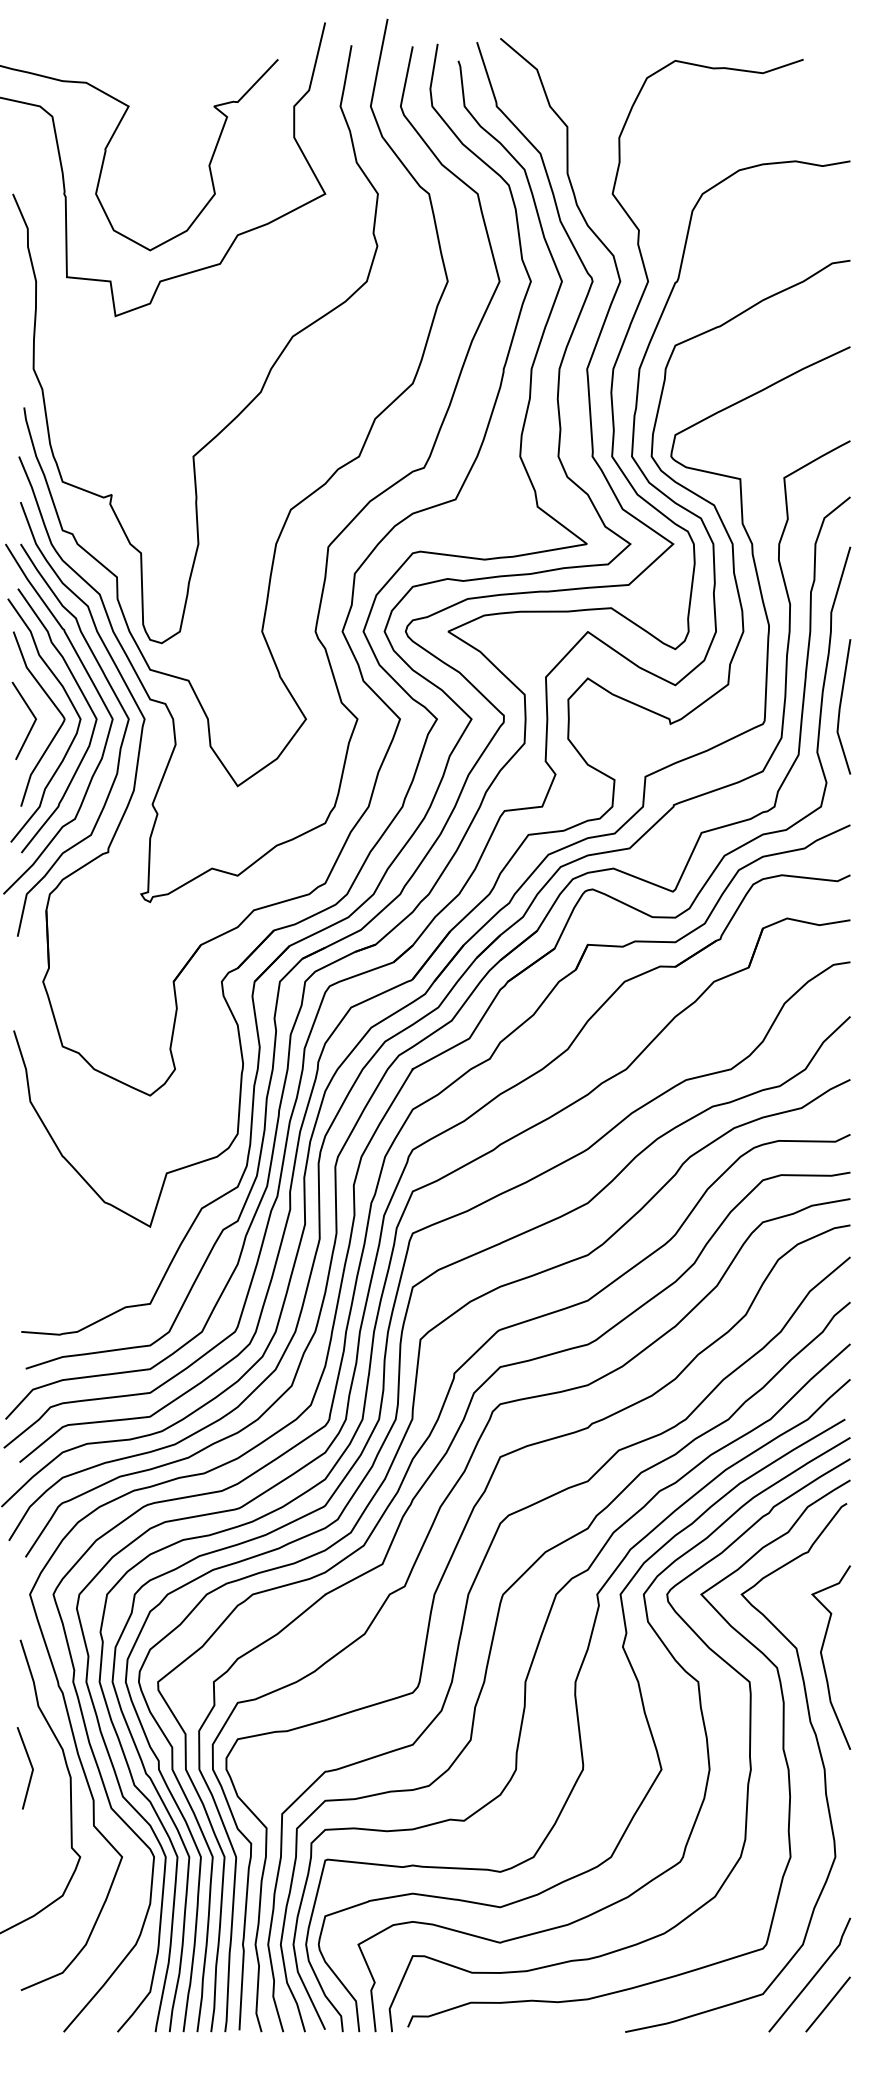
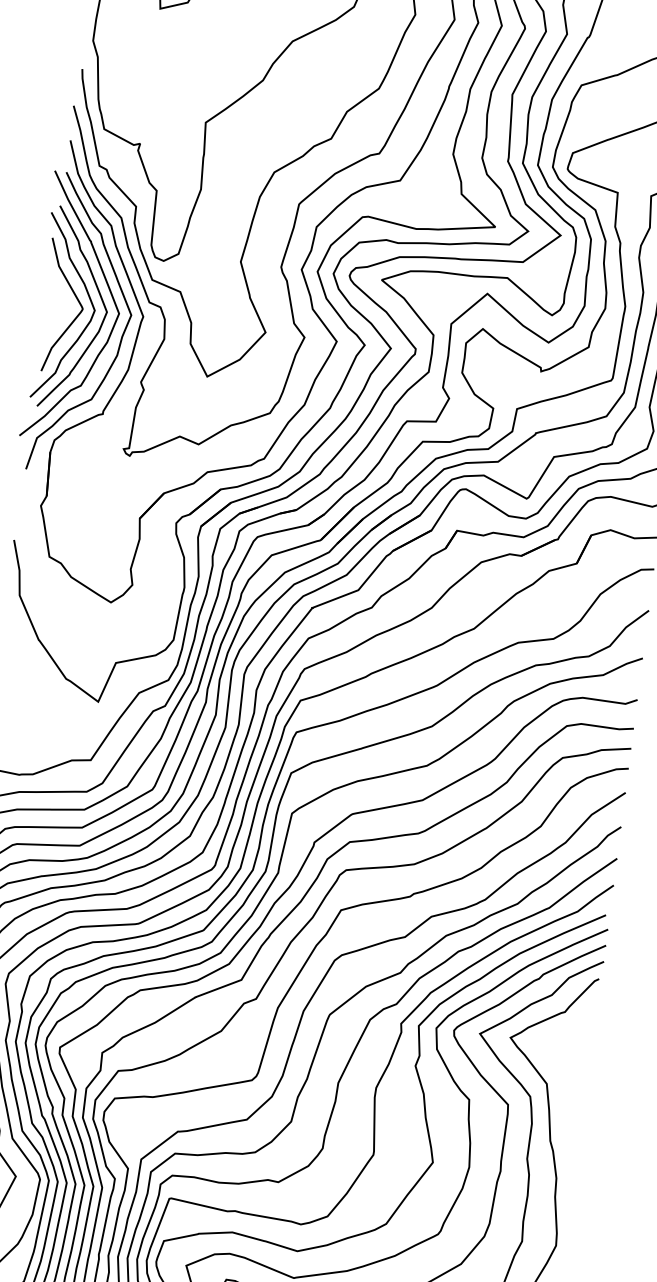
line: (32, 724) -> (57, 309), removed
curve: (823, 1658) -> (566, 1094), removed

